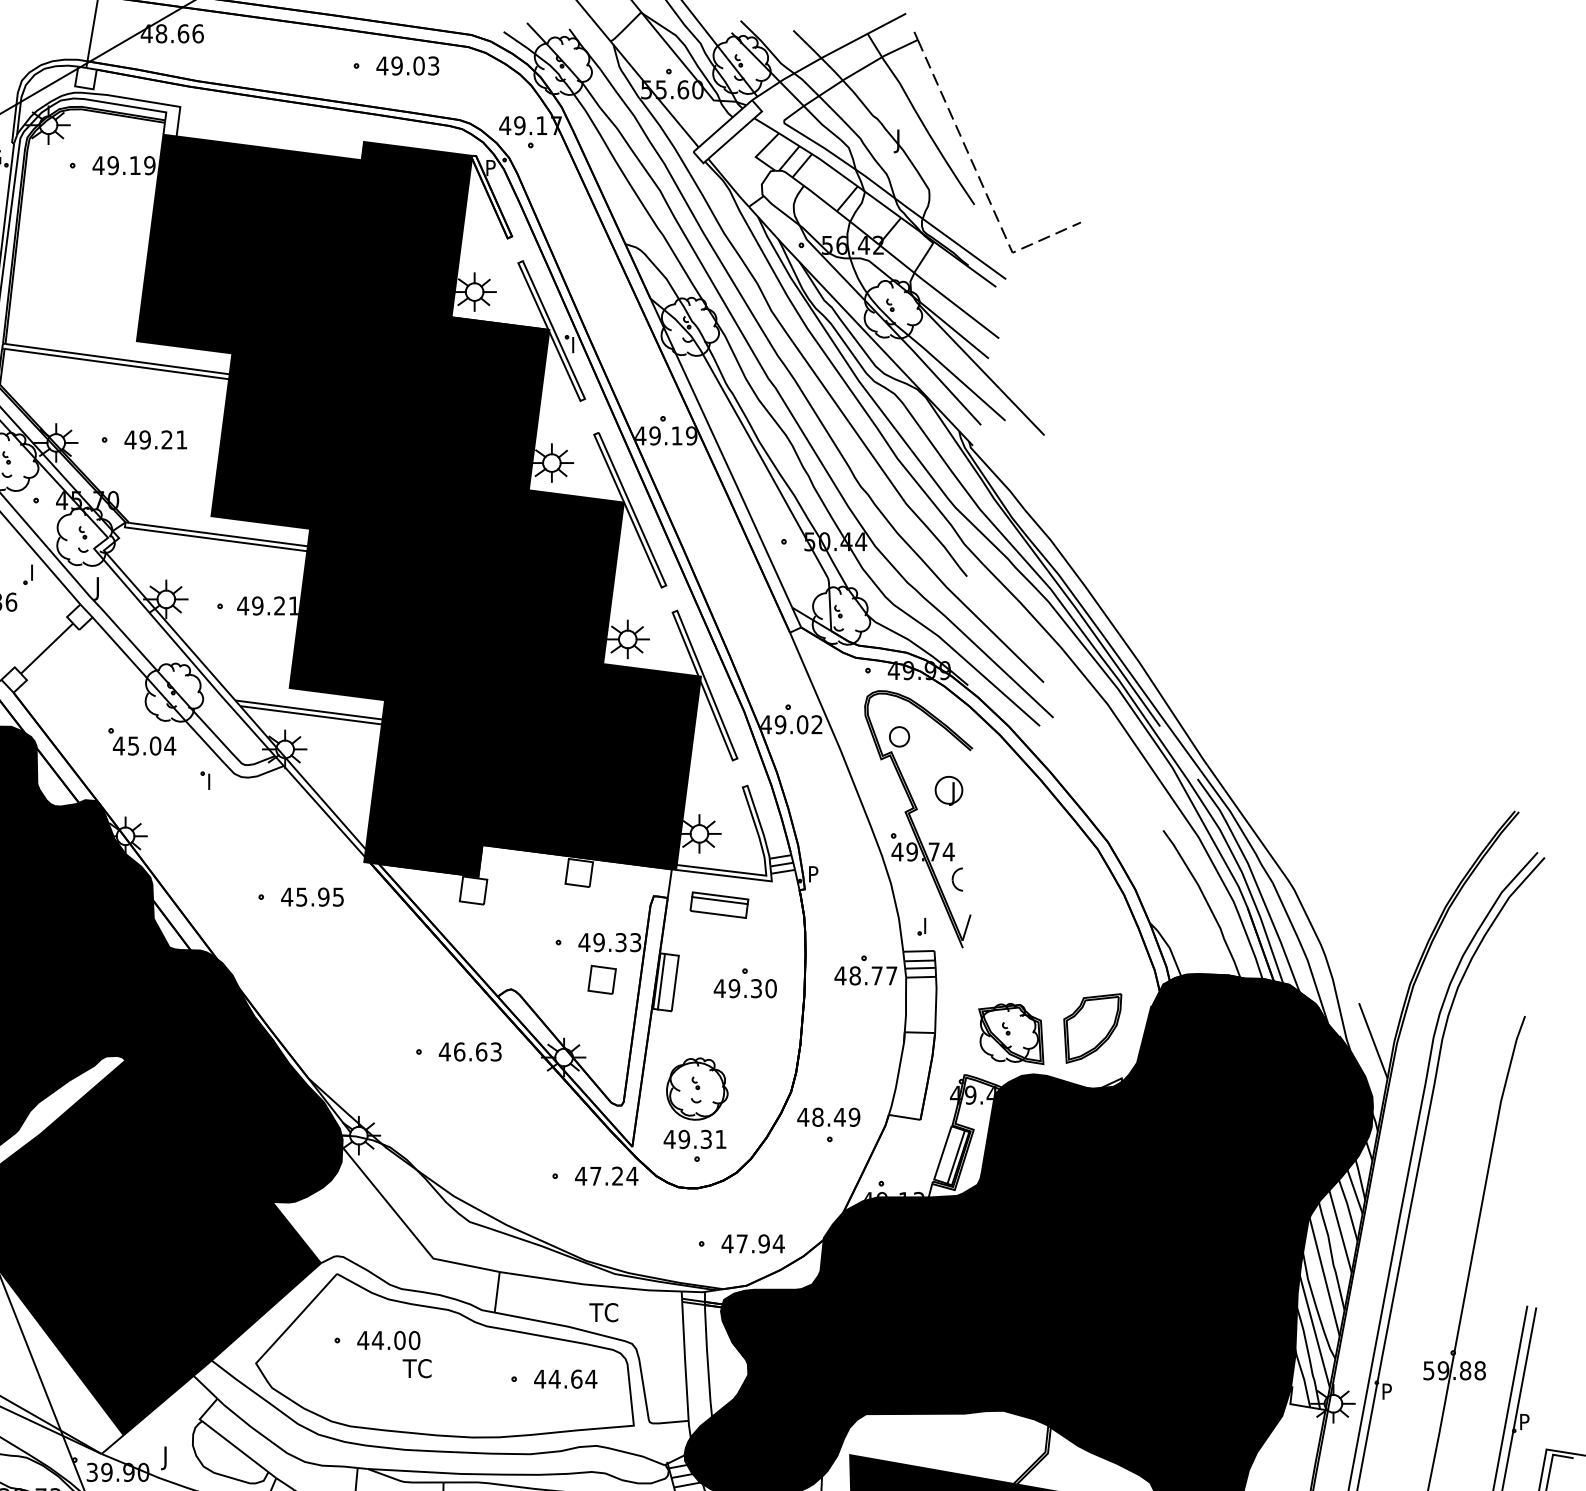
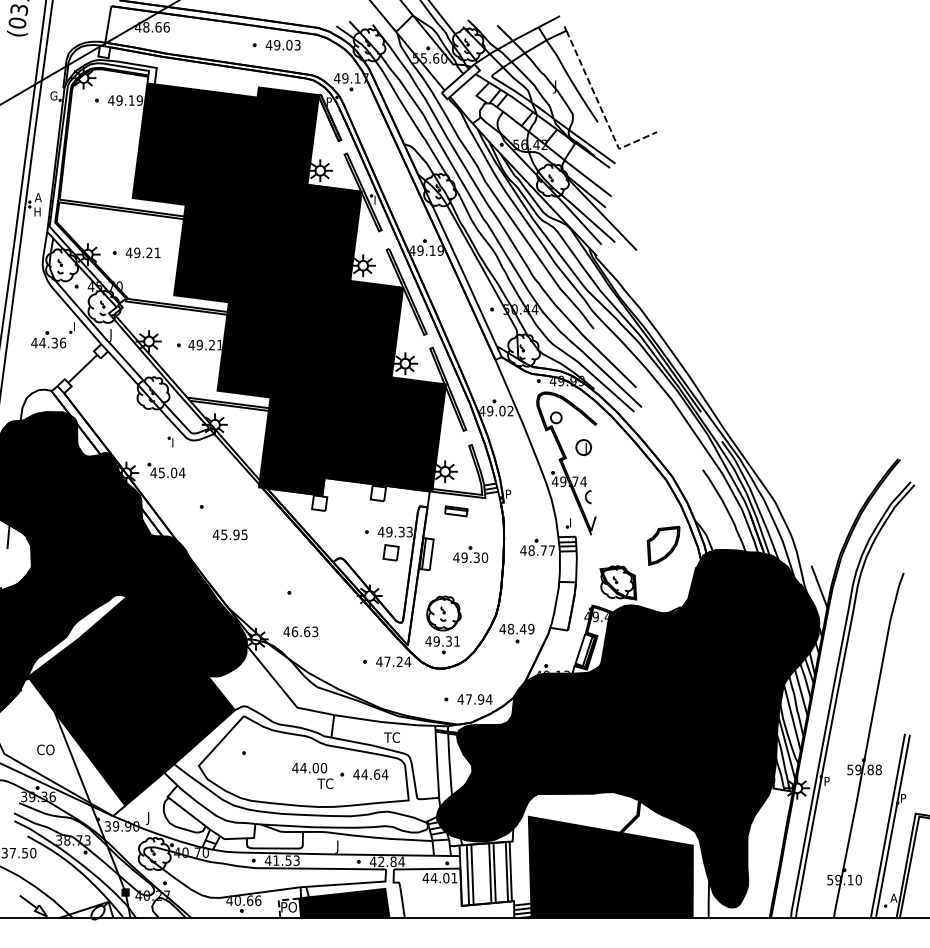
part: (141, 741) -> (166, 470), moved
text: (311, 896) -> (229, 534), moved
part: (719, 905) -> (456, 511), size x0.7
part: (1092, 1027) -> (663, 545), moved
text: (469, 1051) -> (300, 631), moved
text: (393, 1353) -> (312, 775), moved

